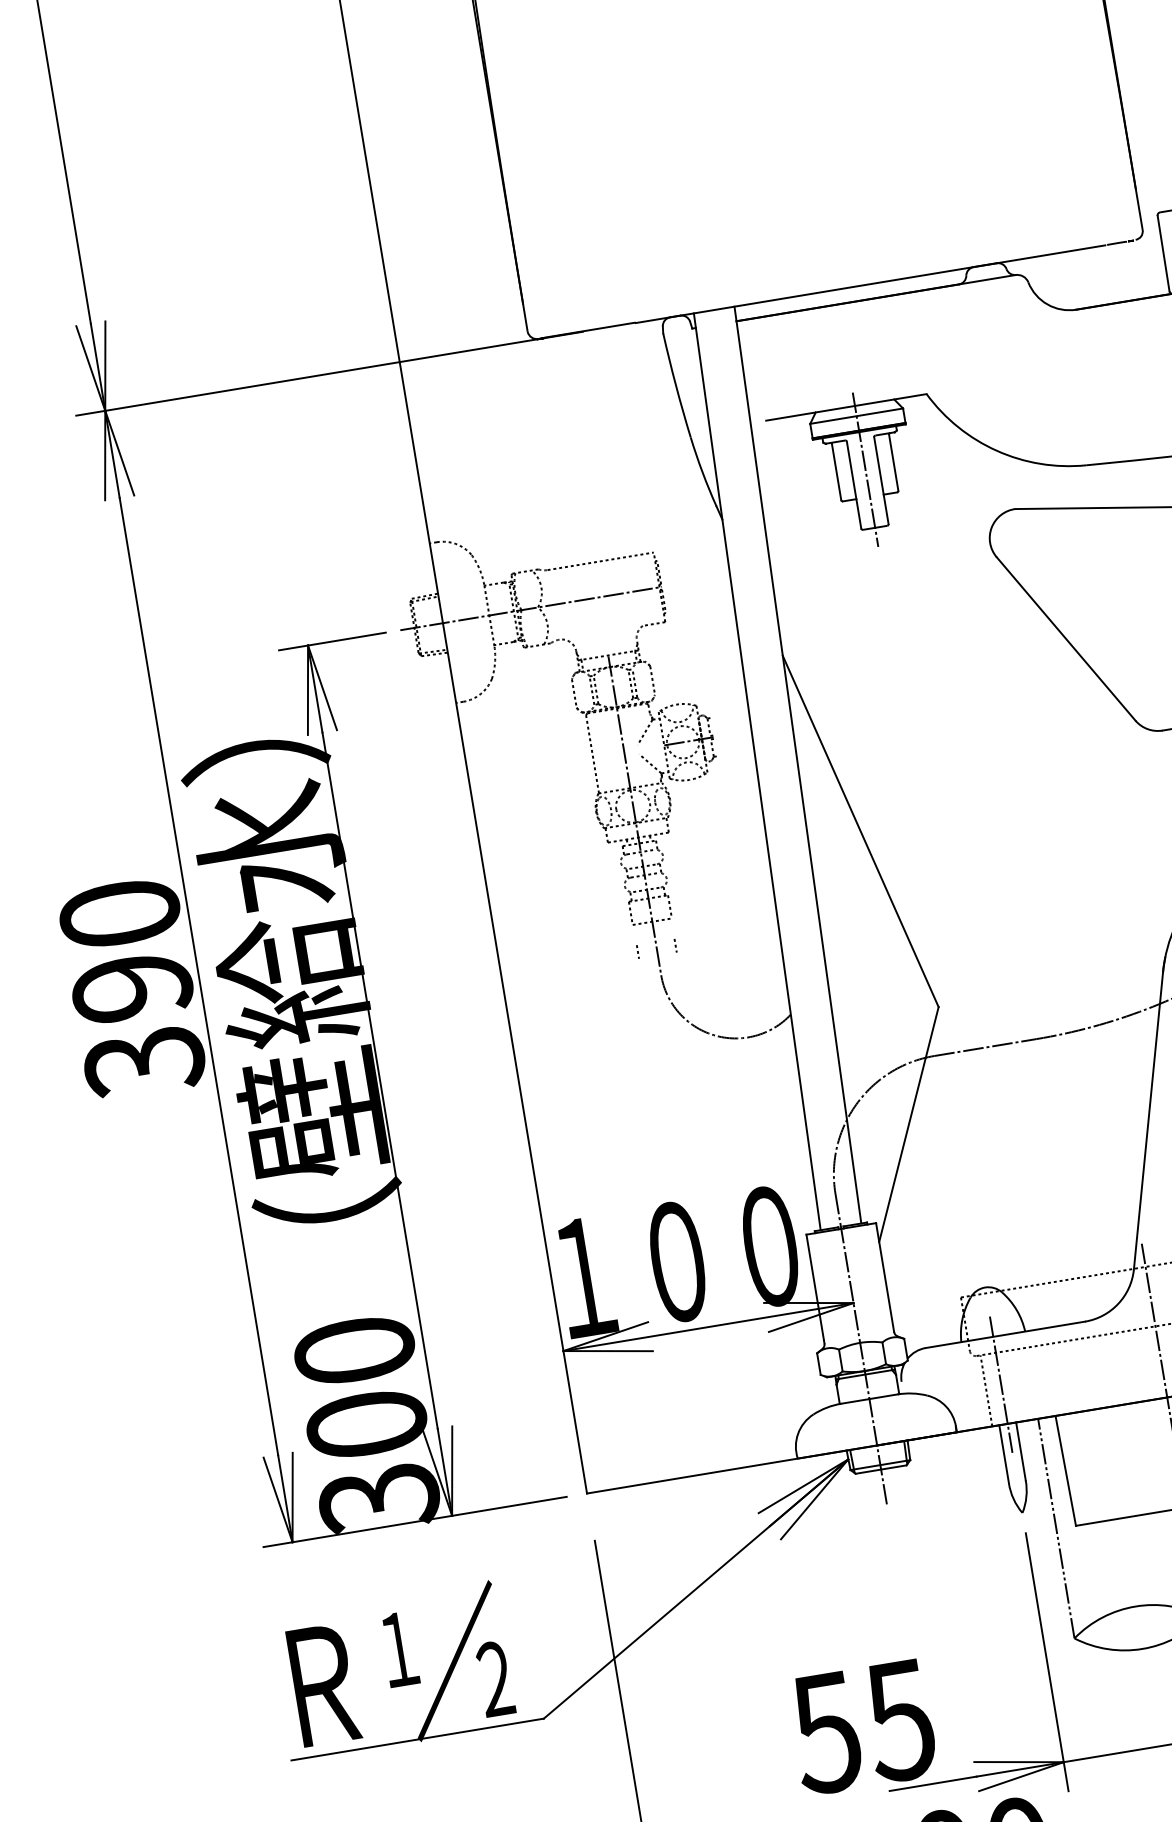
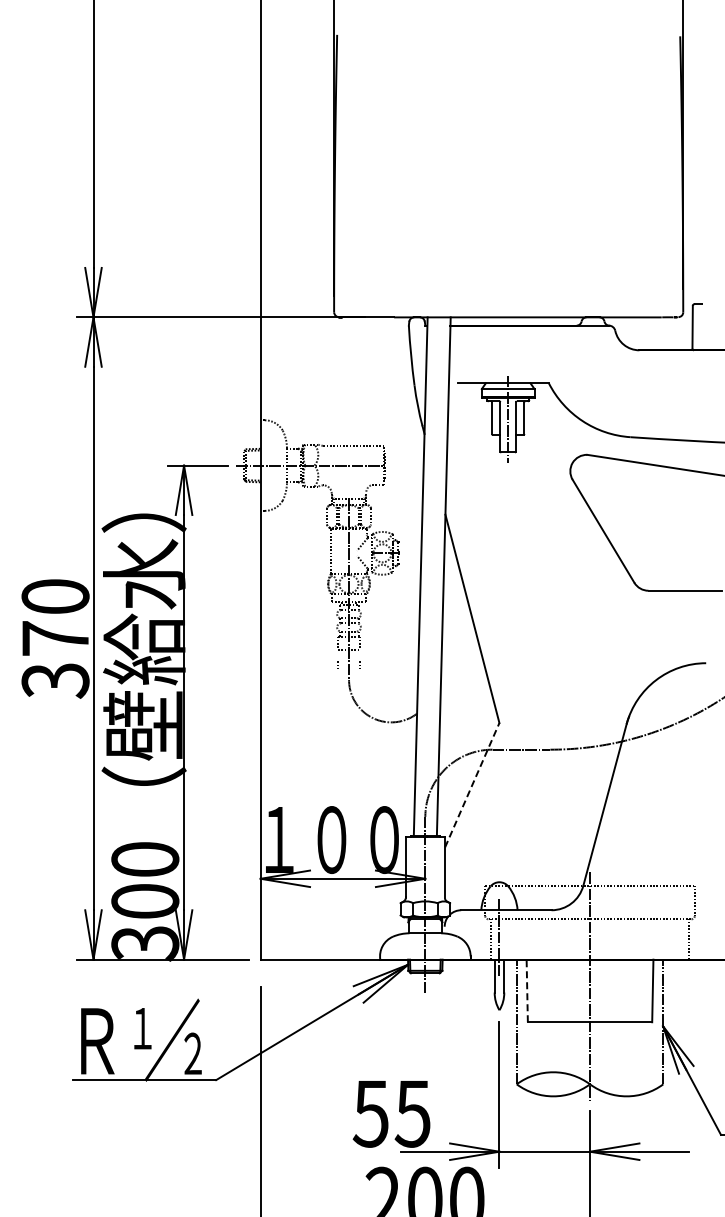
text: (131, 987) -> (55, 638), 390 -> 370
line: (909, 1124) -> (472, 785), solid -> dashed
line: (1066, 1470) -> (527, 990), solid -> dashed

